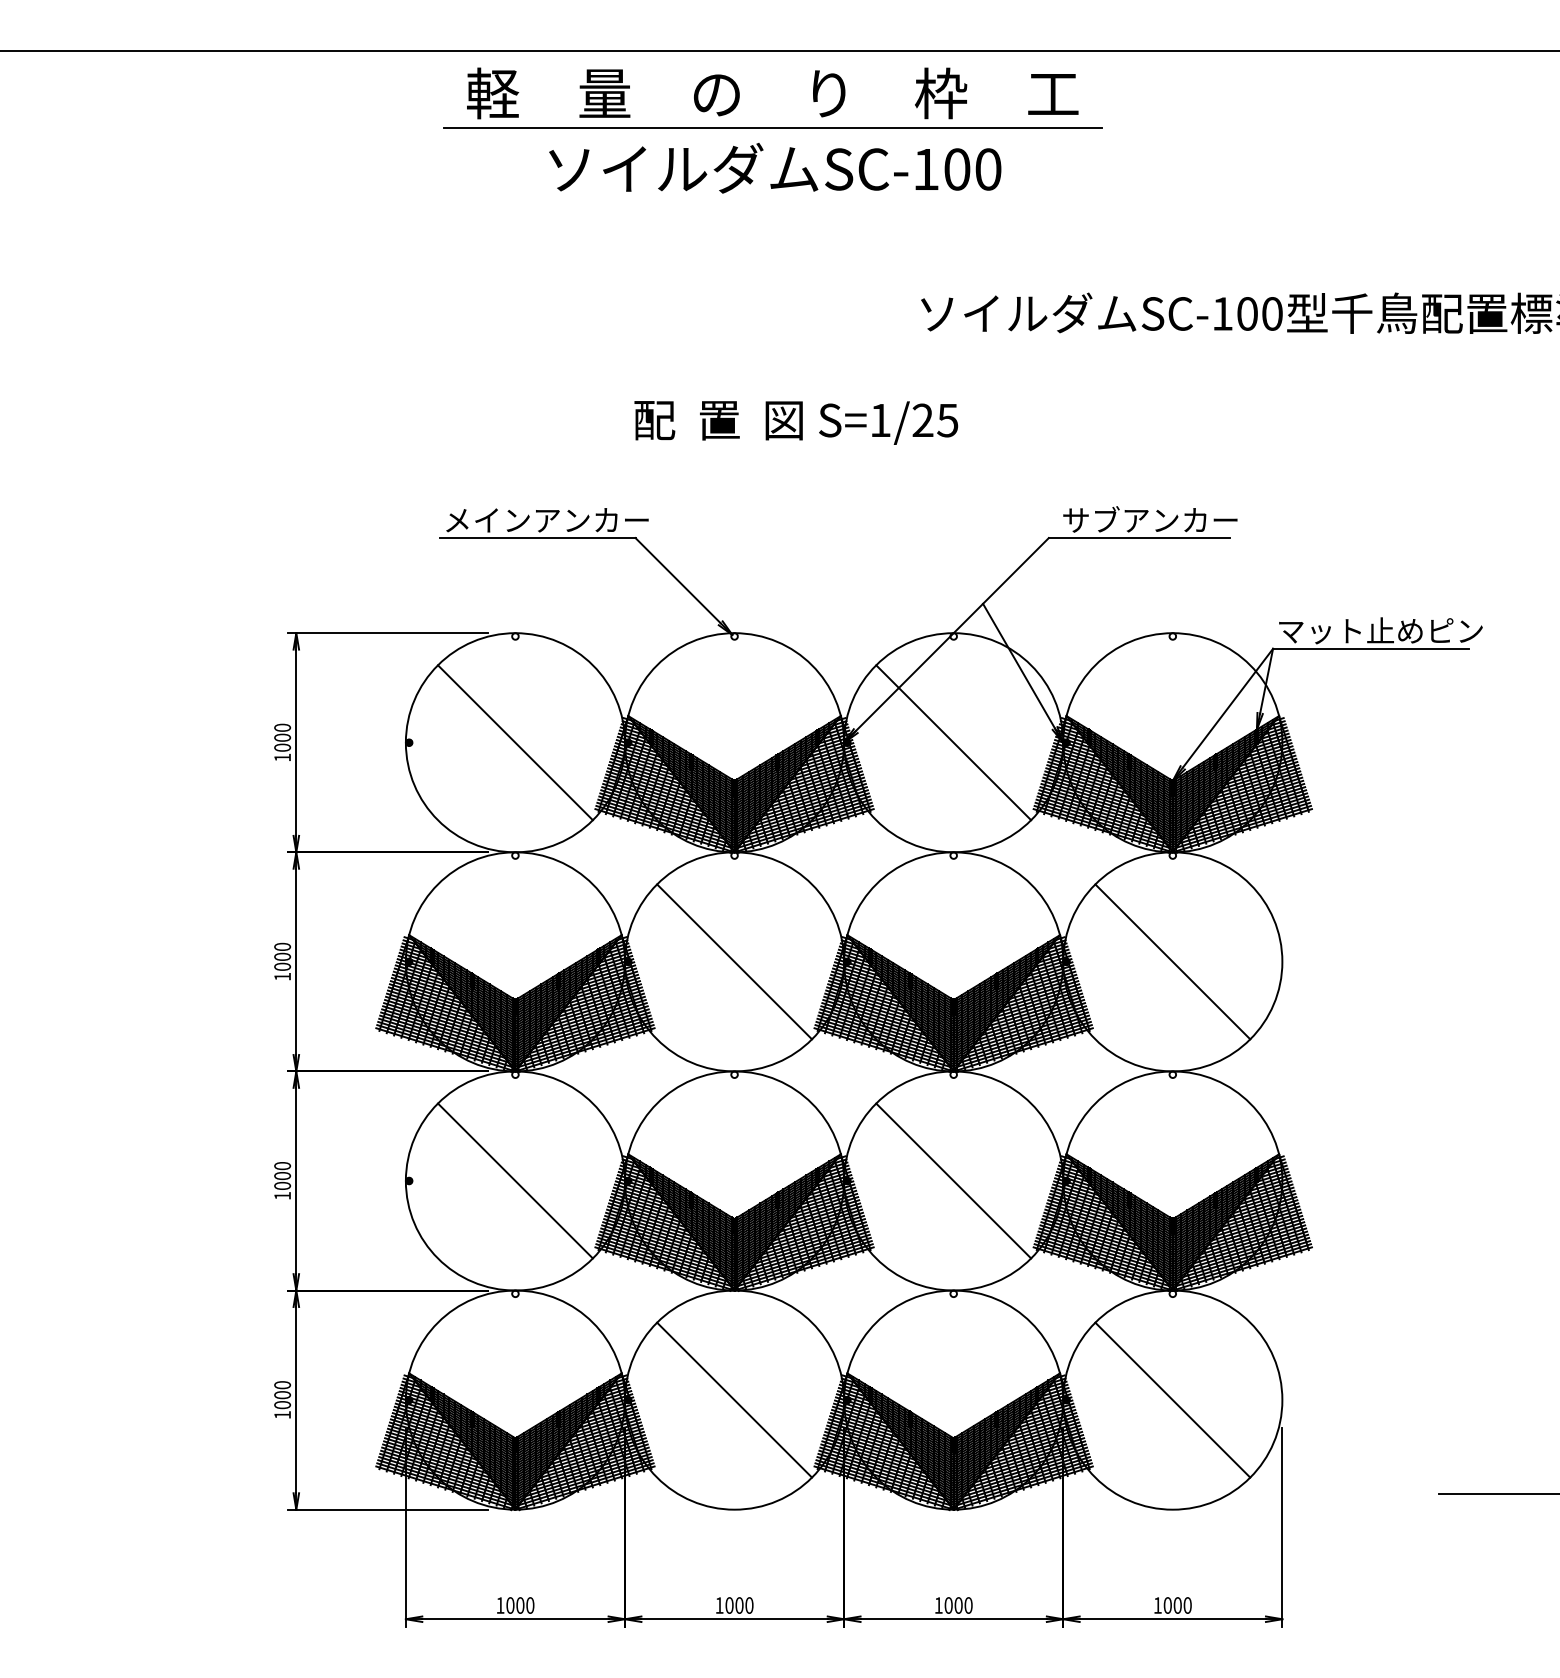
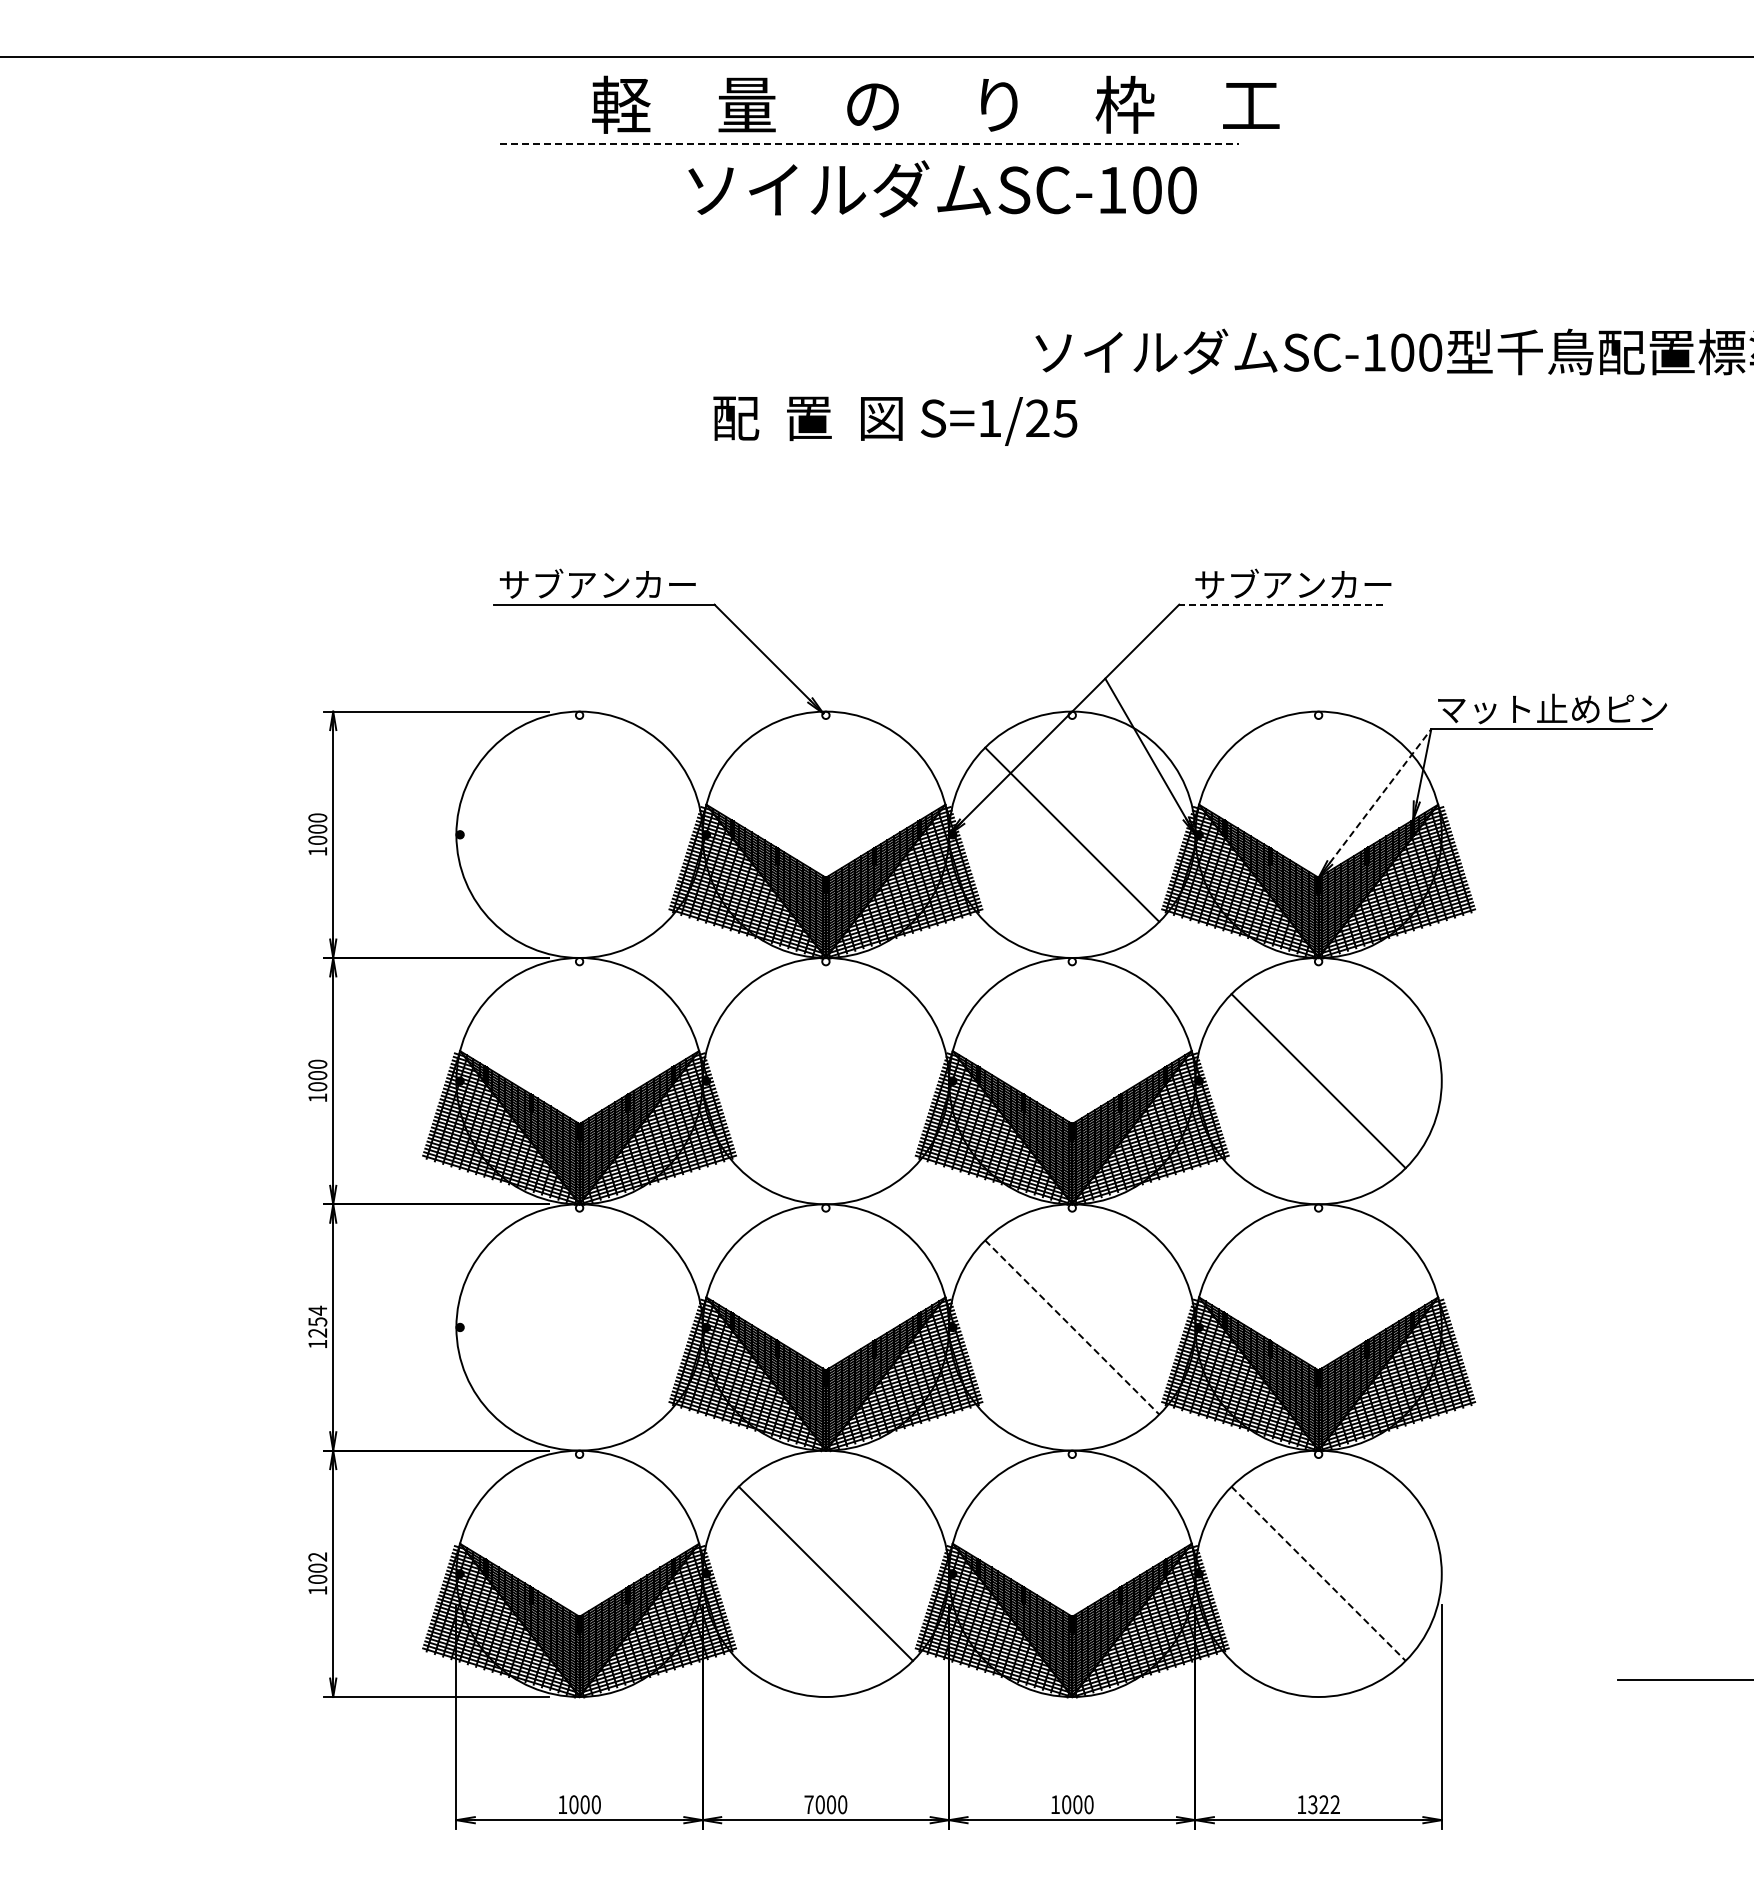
text: (772, 93) -> (935, 104), moved
line: (773, 128) -> (869, 144), solid -> dashed
text: (775, 167) -> (942, 188), moved
text: (796, 422) -> (895, 420), moved
text: (546, 519) -> (614, 583), メインアンカー -> サブアンカー
line: (1138, 537) -> (1280, 604), solid -> dashed
line: (1227, 707) -> (1380, 795), solid -> dashed
line: (515, 742) -> (579, 834), removed
line: (734, 962) -> (825, 1081), removed
text: (282, 1175) -> (317, 1321), 1000 -> 1254
line: (515, 1181) -> (579, 1327), removed
line: (953, 1181) -> (1072, 1327), solid -> dashed
text: (282, 1384) -> (317, 1556), 1000 -> 1002
line: (1172, 1400) -> (1318, 1574), solid -> dashed
text: (719, 1605) -> (808, 1804), 1000 -> 7000
text: (1177, 1605) -> (1323, 1804), 1000 -> 1322

